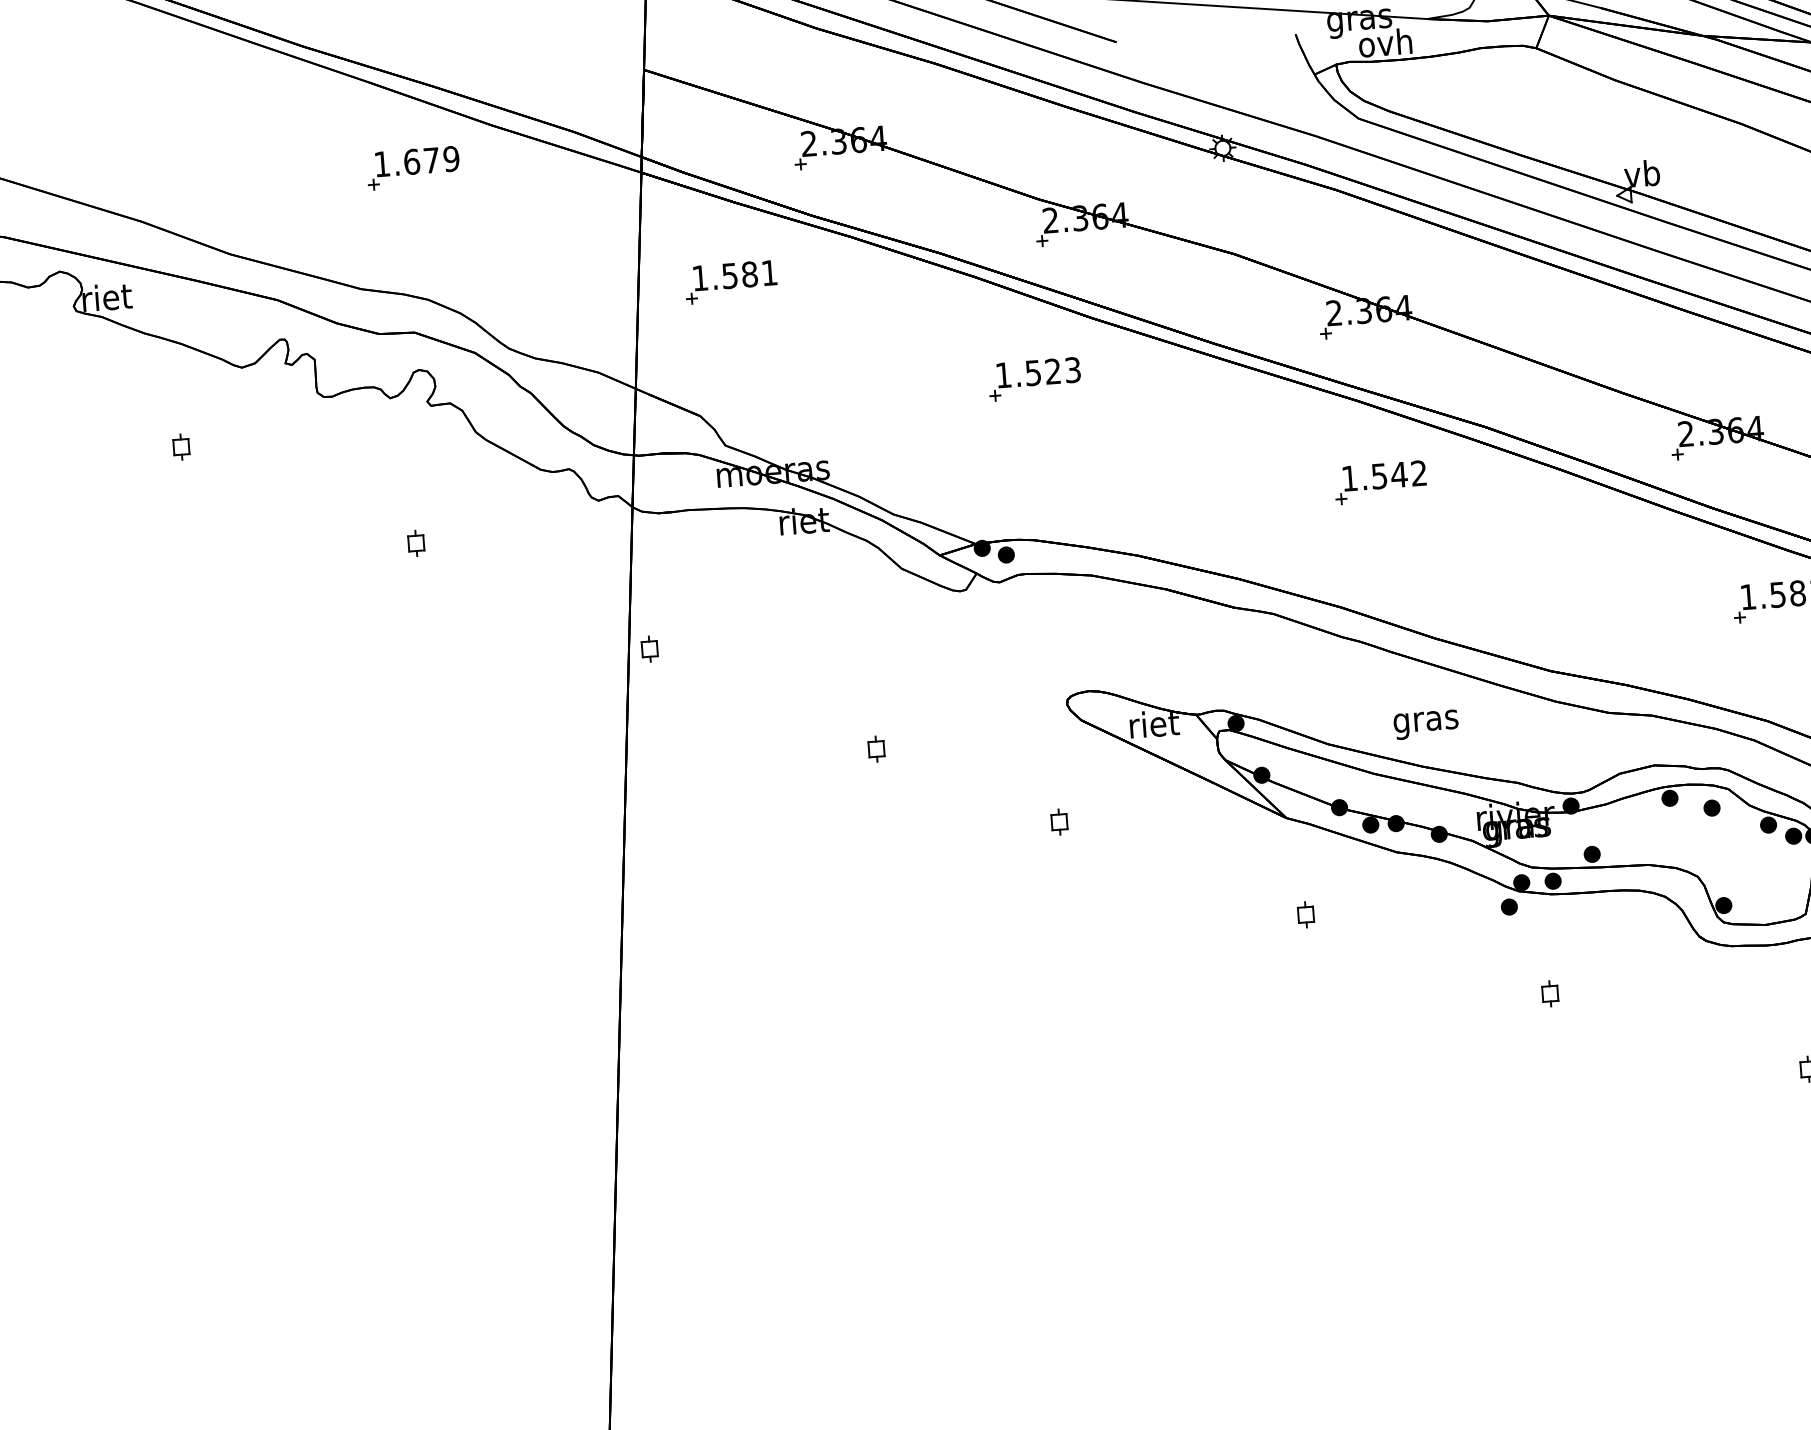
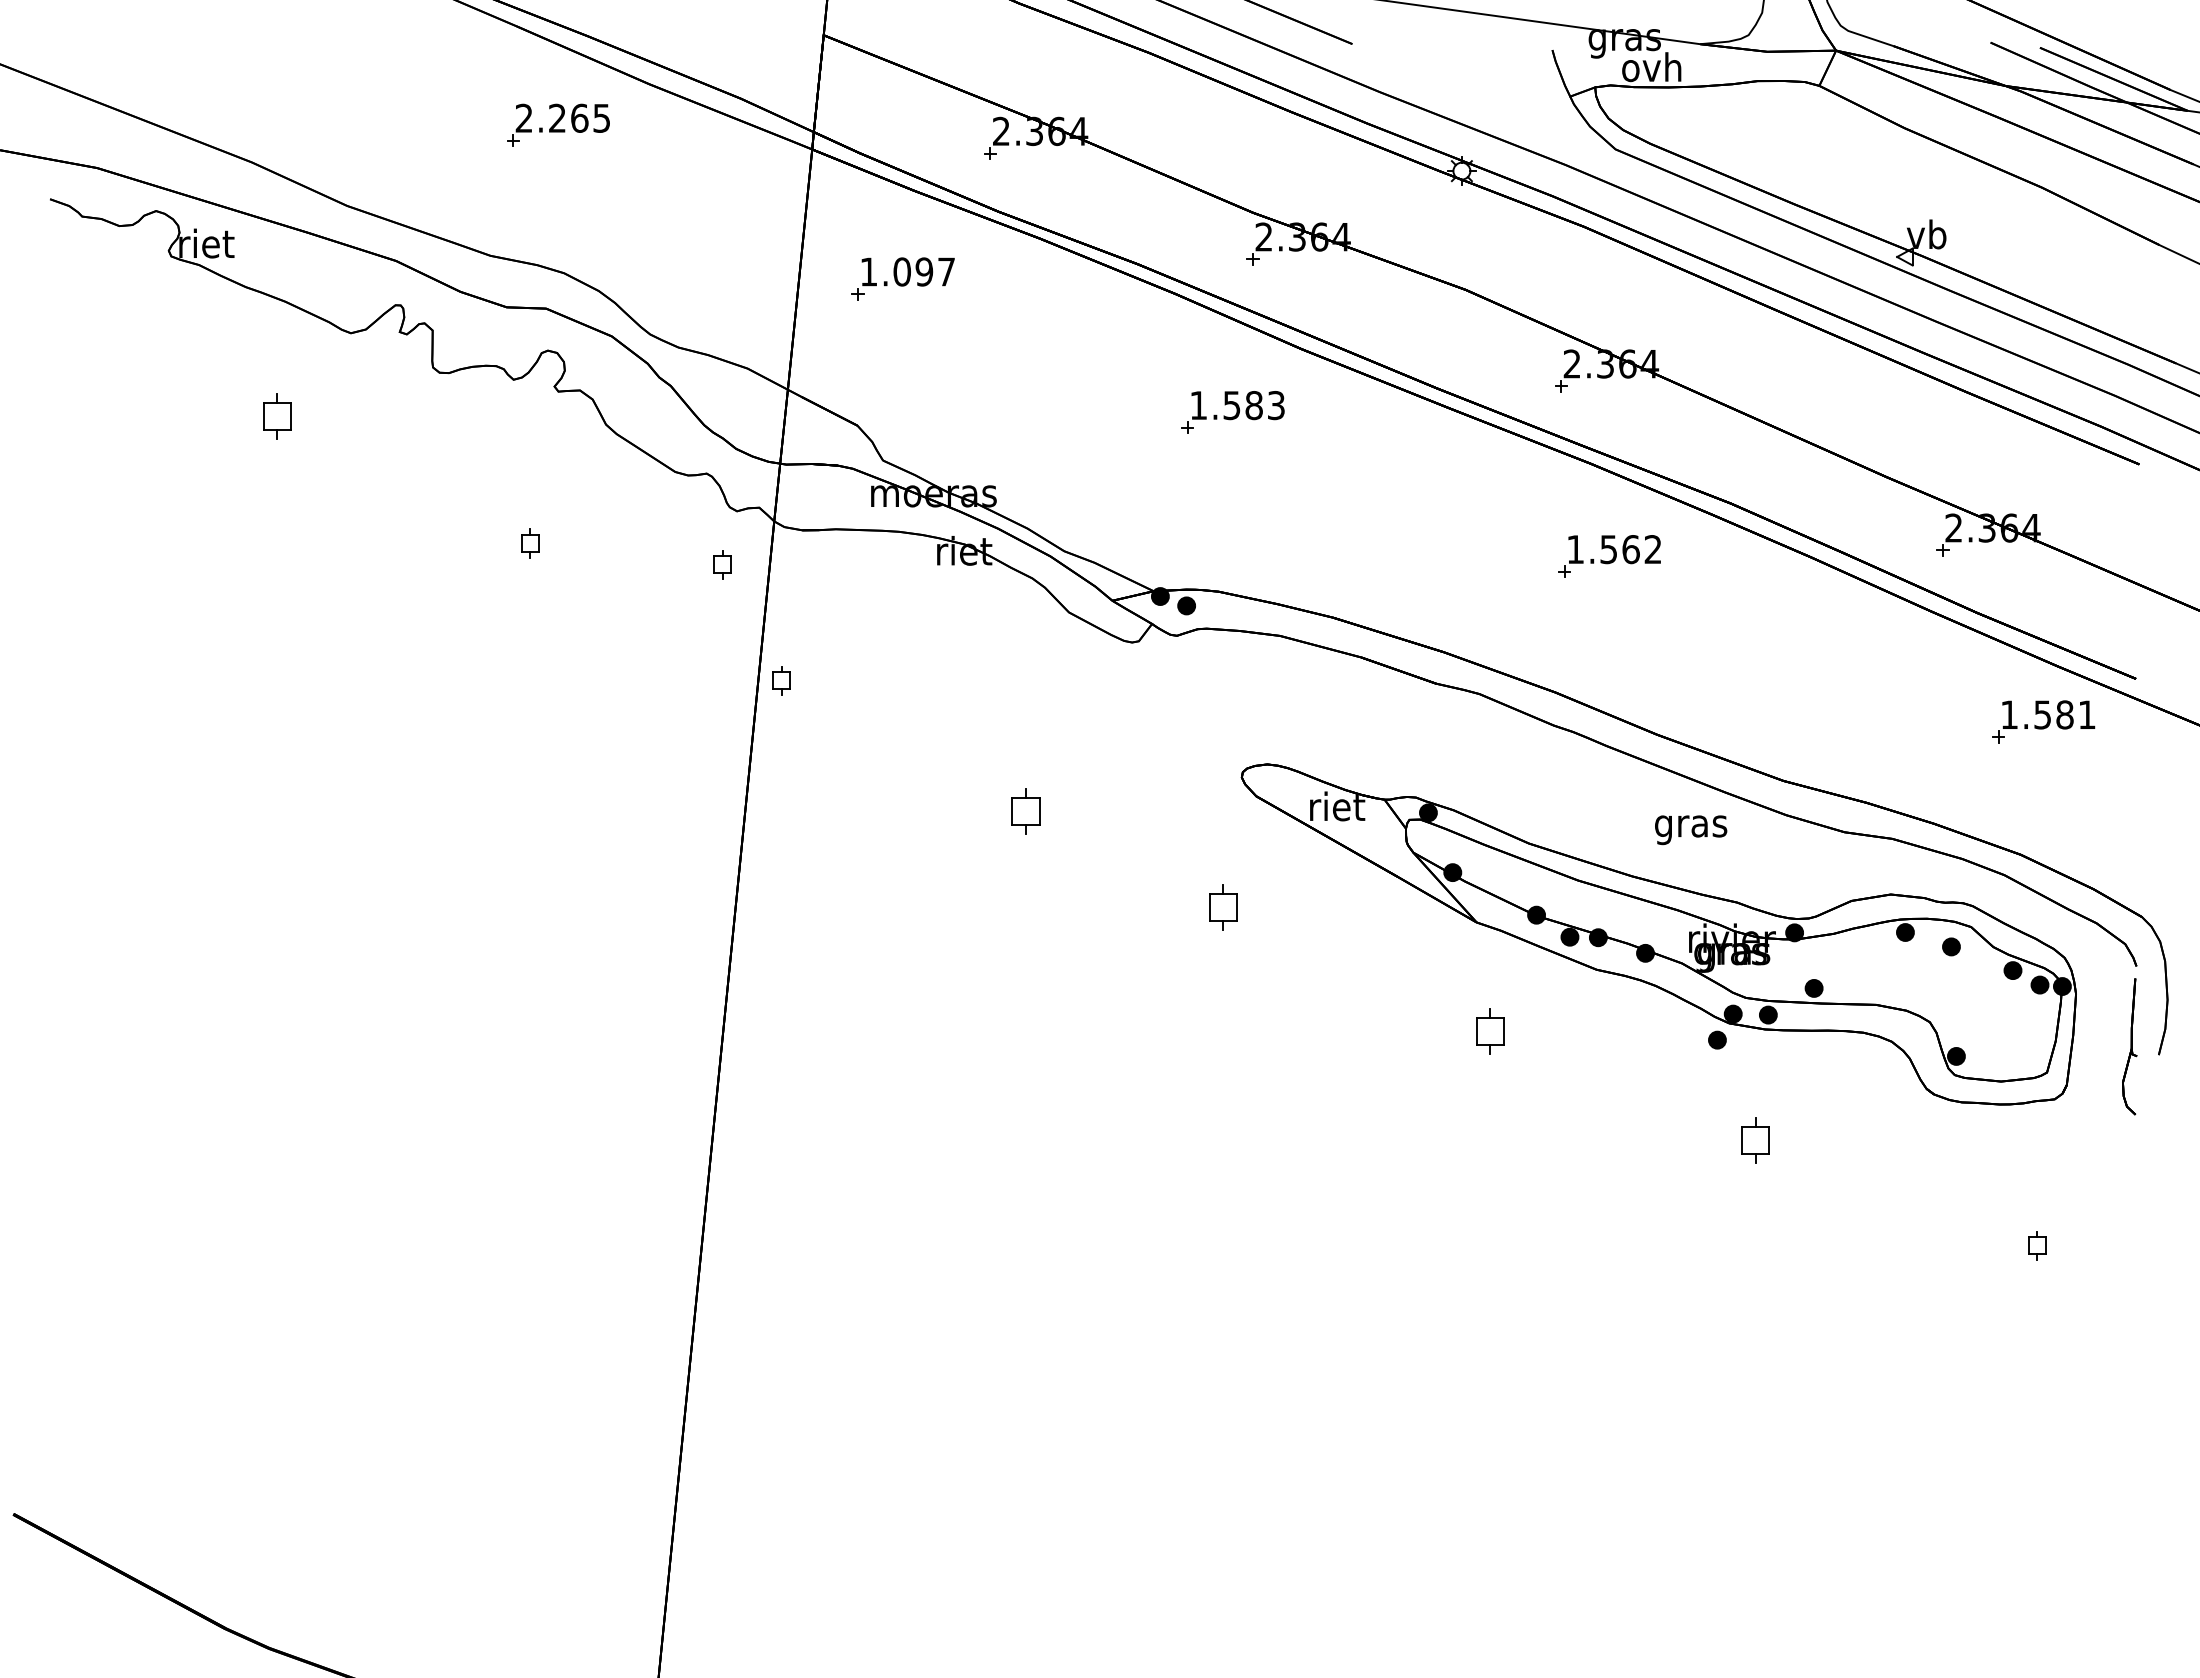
text: (416, 160) -> (562, 117), 1.679 -> 2.265
text: (748, 274) -> (923, 271), 1.581 -> 1.097
text: (1052, 371) -> (1253, 405), 1.523 -> 1.583
part: (181, 447) -> (276, 416), size x1.6
text: (1398, 474) -> (1630, 549), 1.542 -> 1.562
part: (589, 549) -> (722, 564), added
text: (1426, 725) -> (1691, 830), moved
part: (876, 748) -> (1025, 810), size x1.6
part: (1059, 821) -> (1223, 907), size x1.6
part: (1306, 914) -> (1490, 1031), size x1.6
part: (1550, 993) -> (1755, 1139), size x1.6

